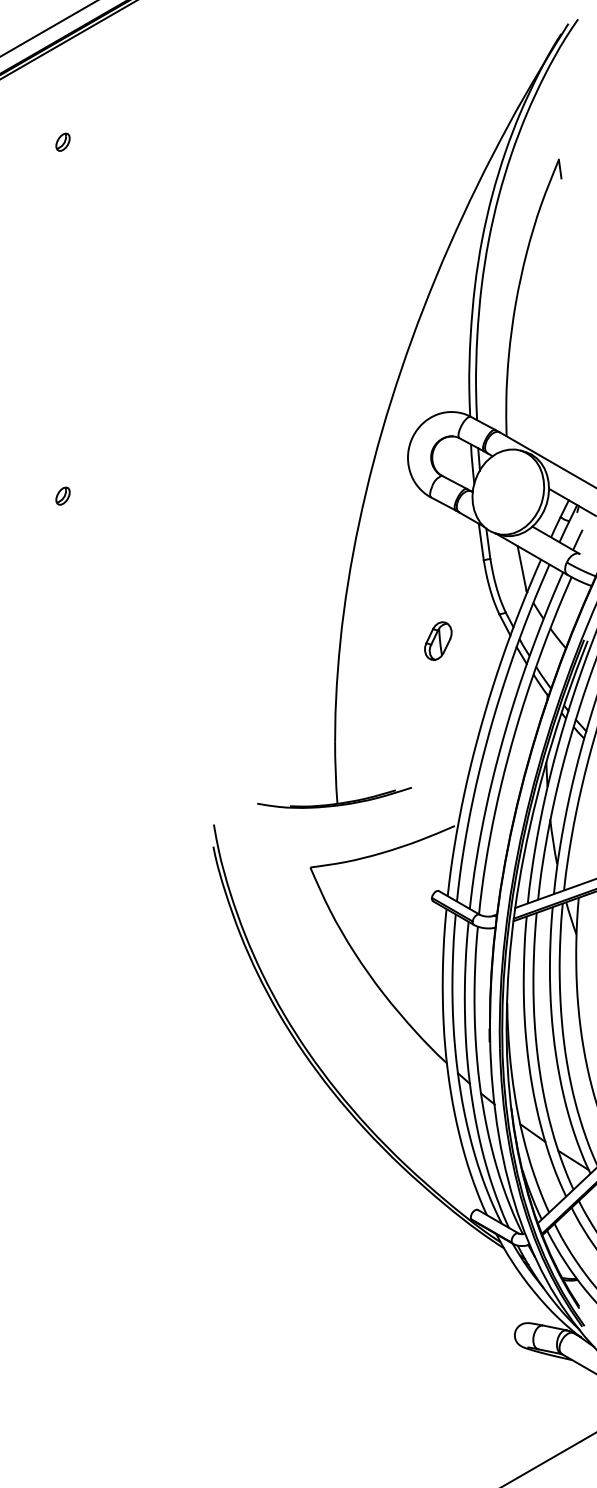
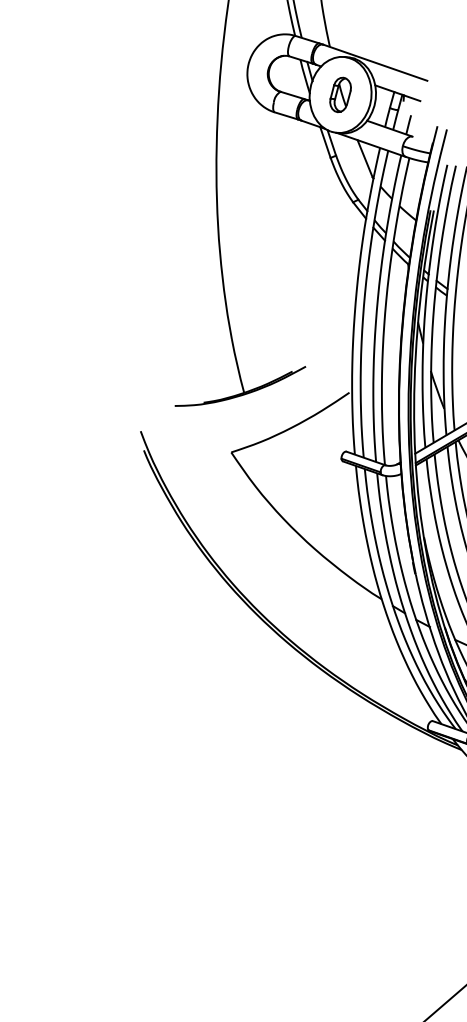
part: (438, 640) -> (340, 94), moved

